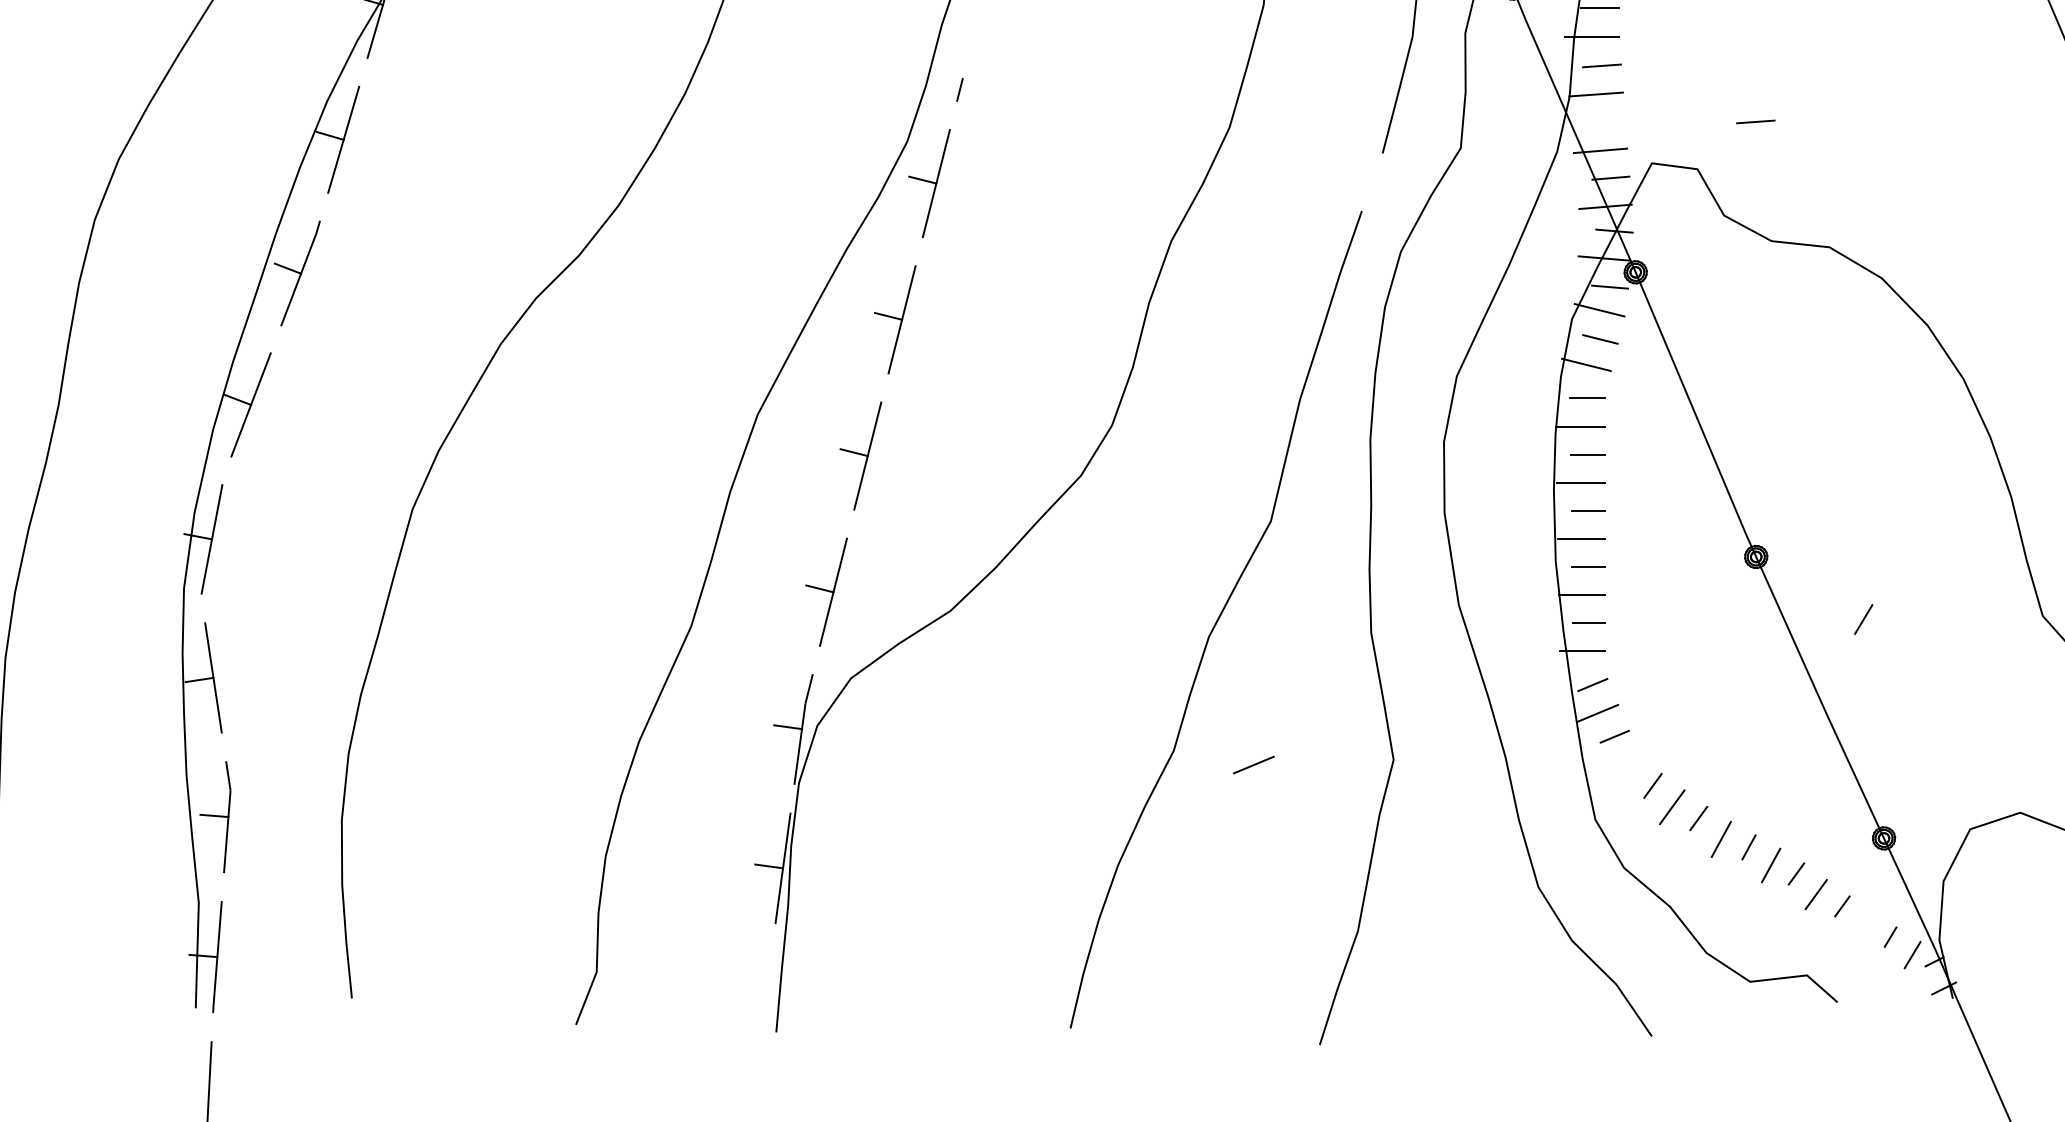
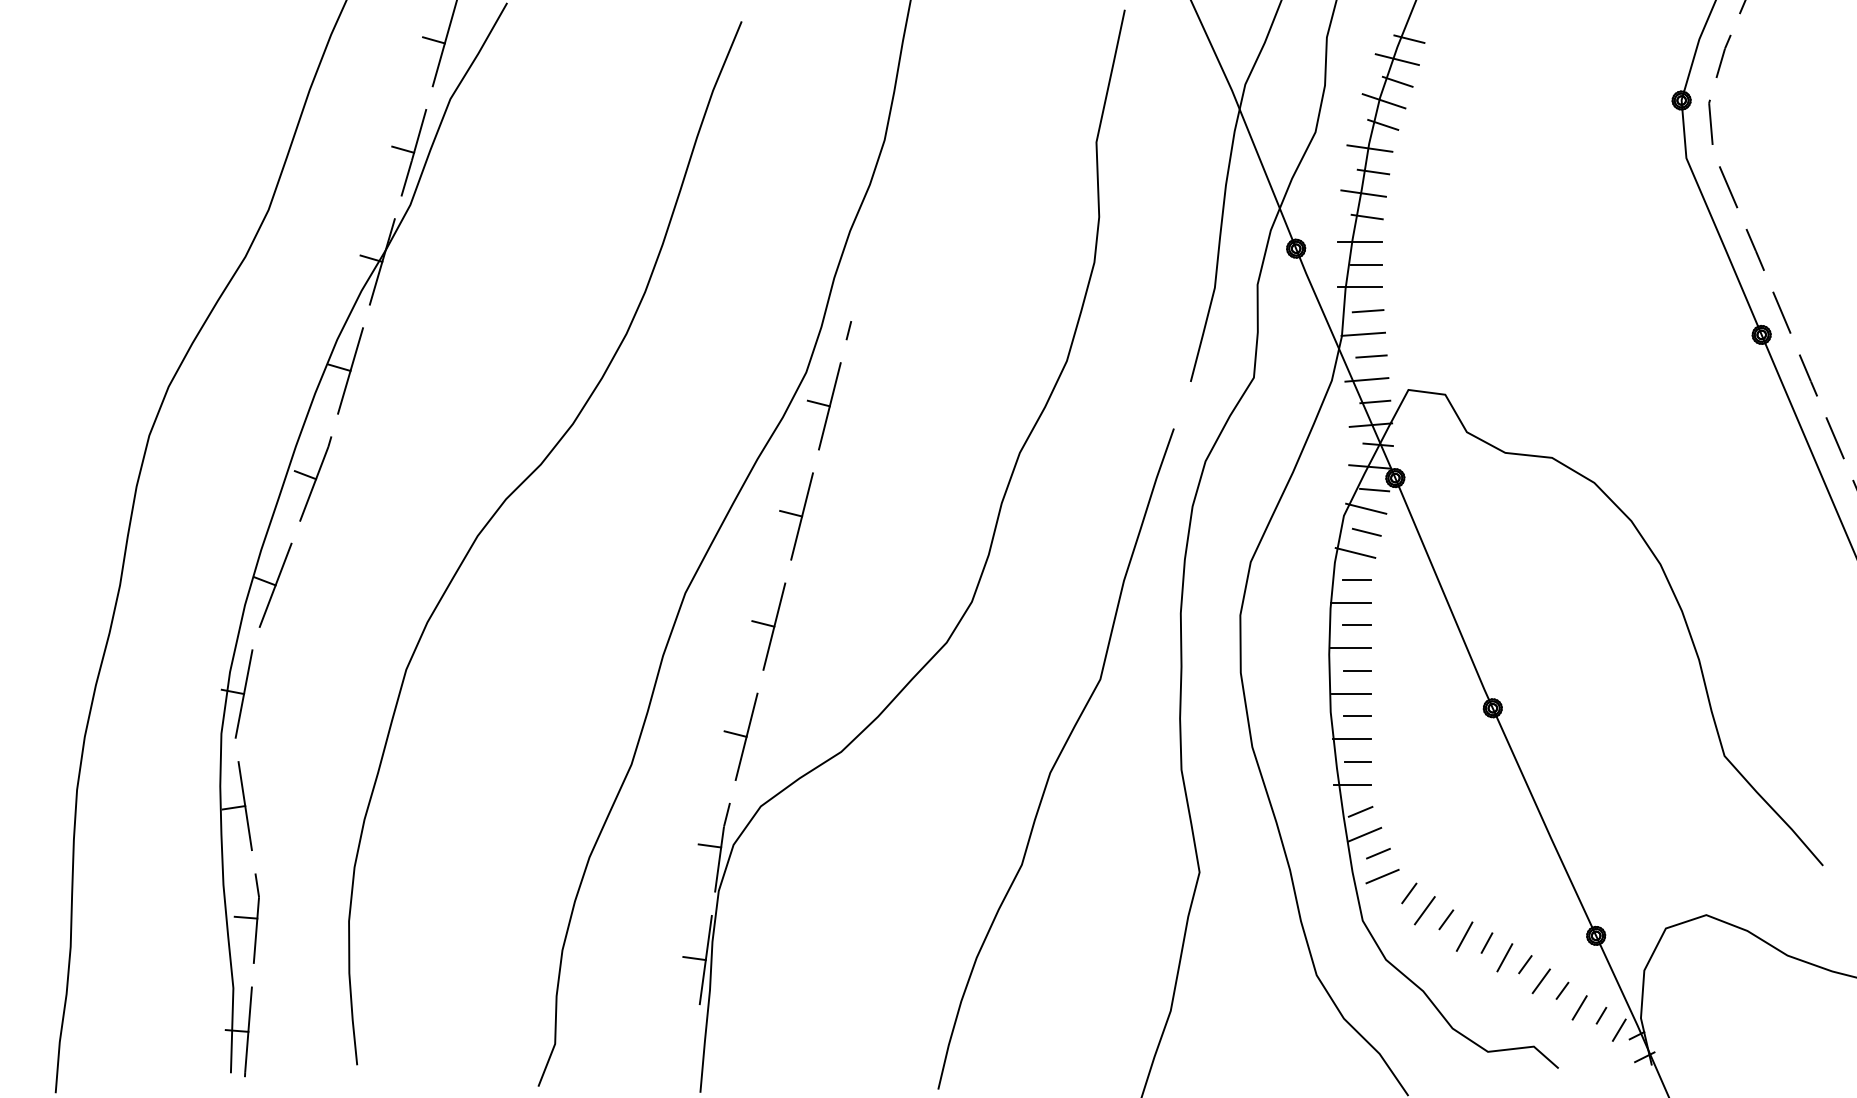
line: (1755, 121) -> (1371, 356), moved
line: (1863, 619) -> (1579, 1007), moved
line: (1253, 764) -> (1382, 876), moved

